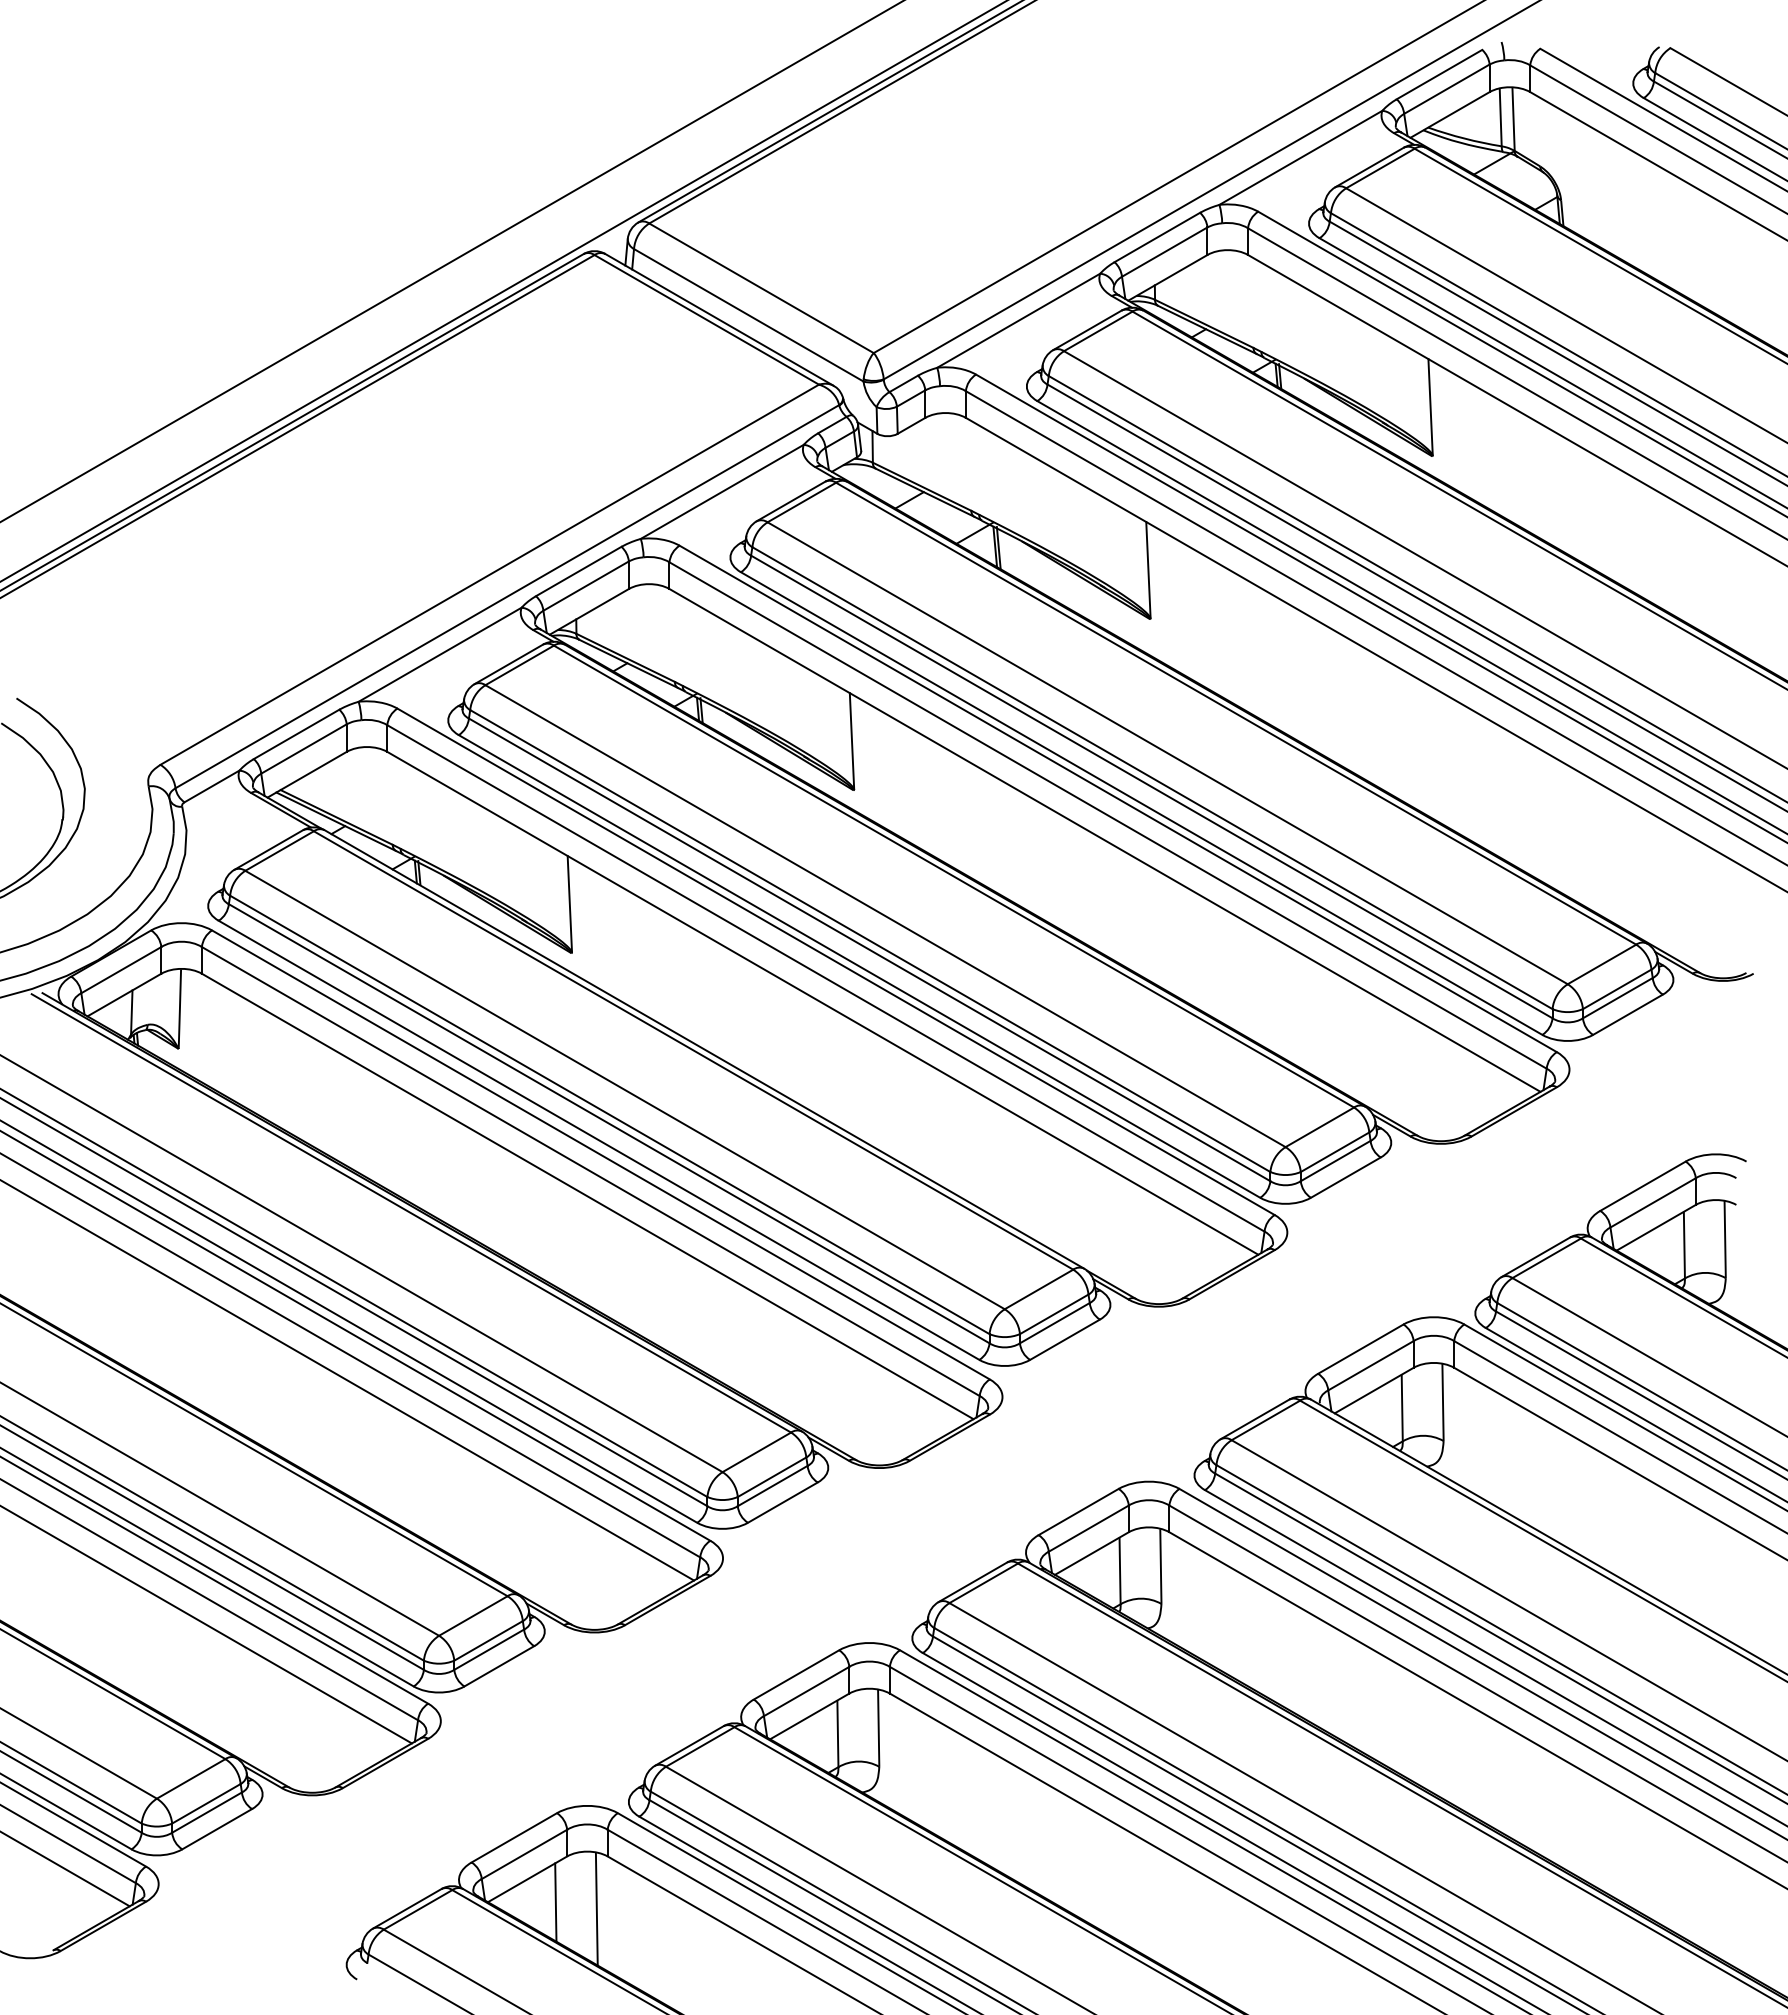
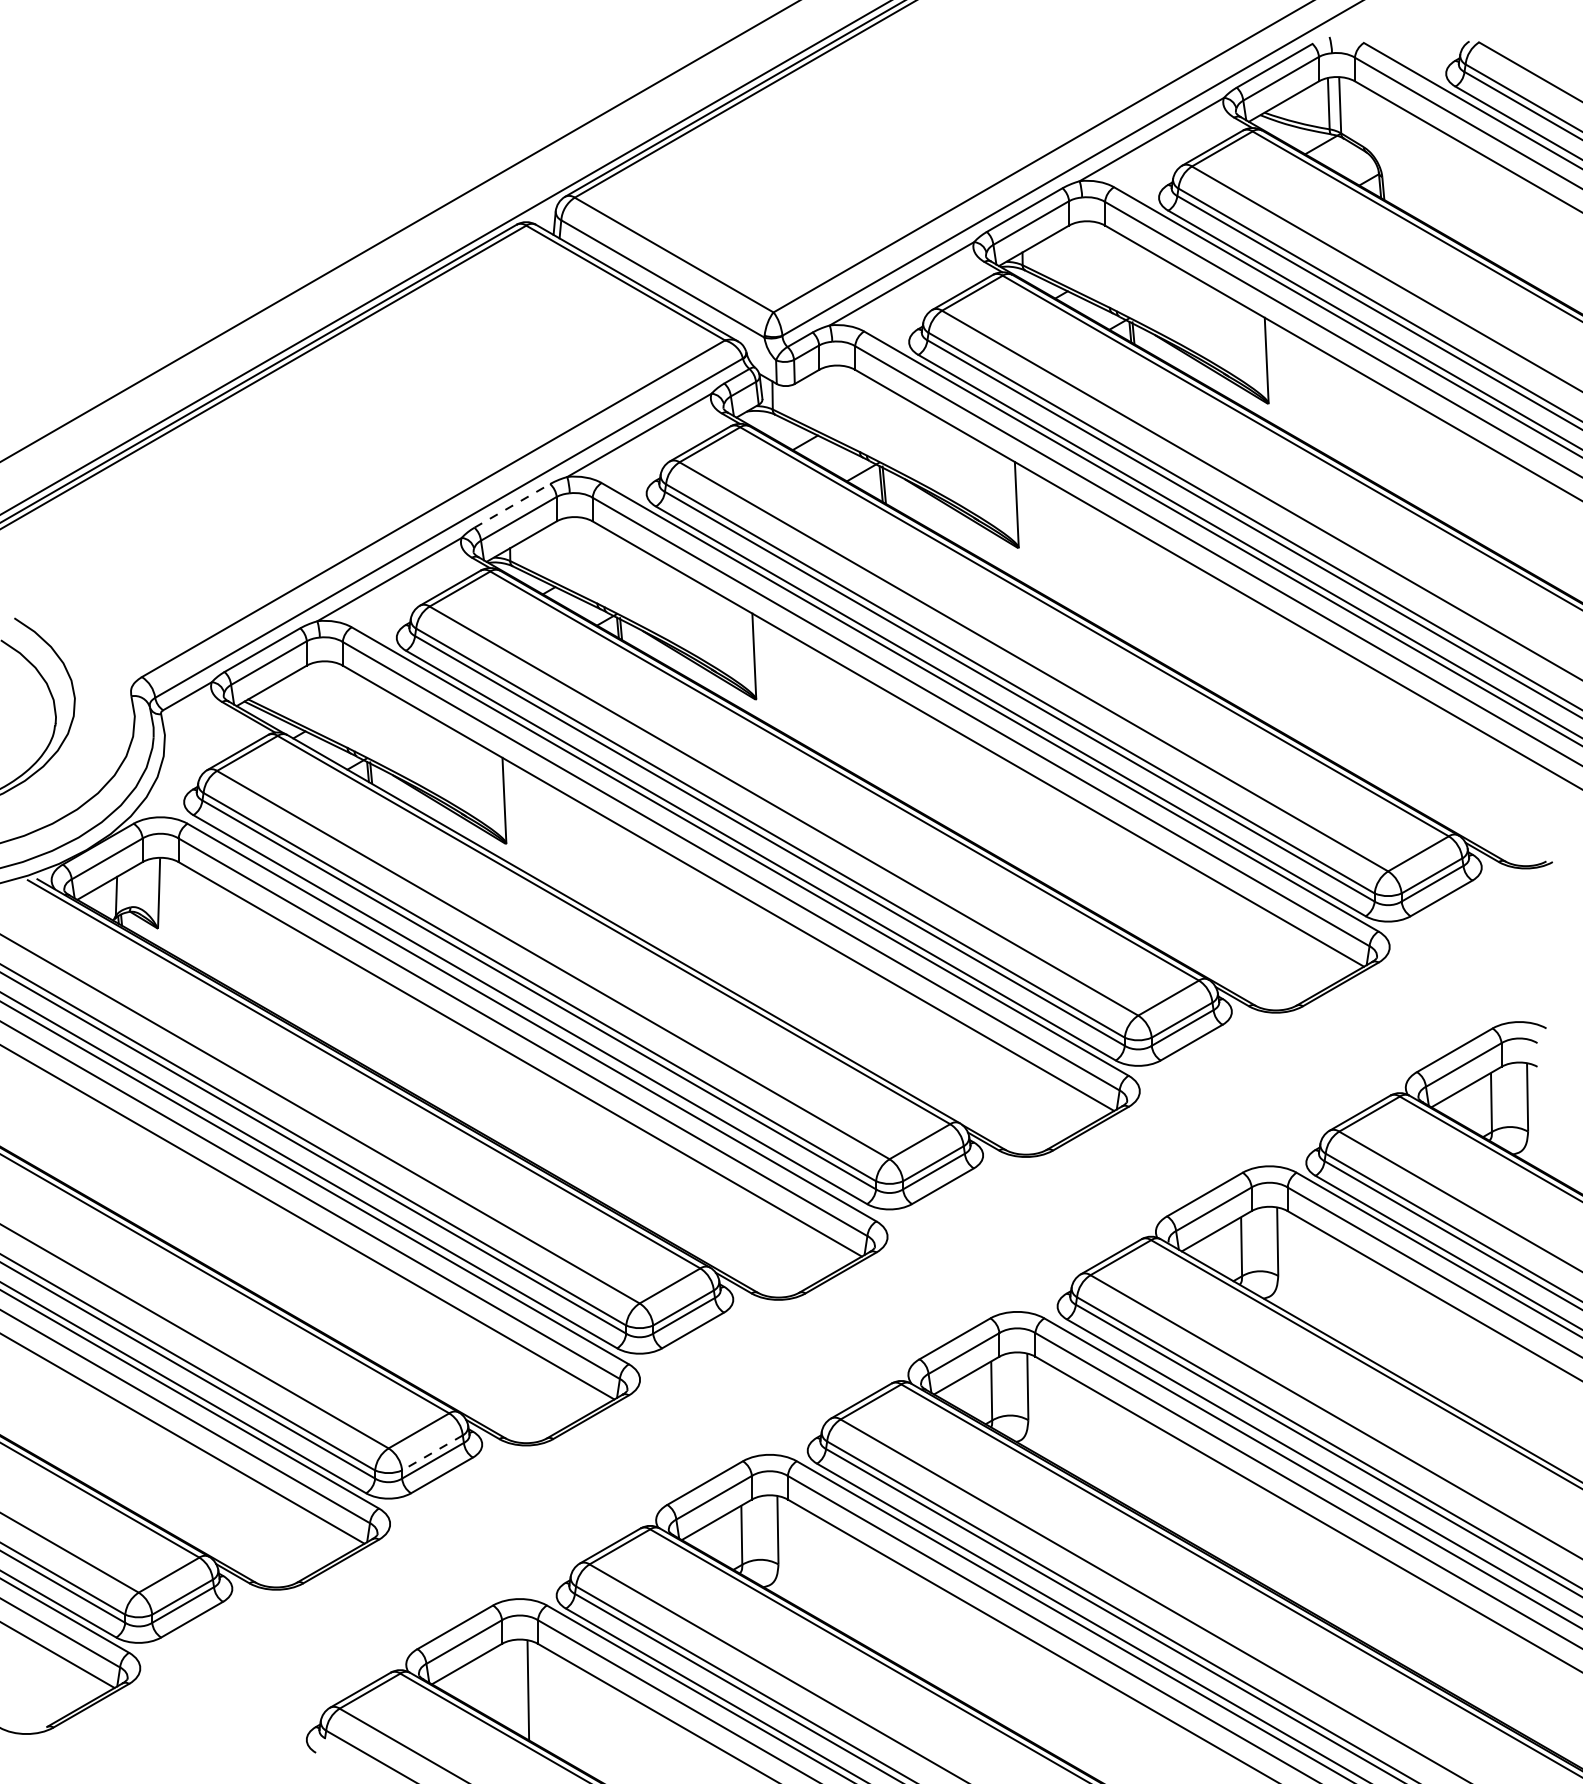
line: (579, 571) -> (512, 505), solid -> dashed
line: (488, 1640) -> (432, 1452), solid -> dashed
line: (555, 1902) -> (491, 1684), removed

